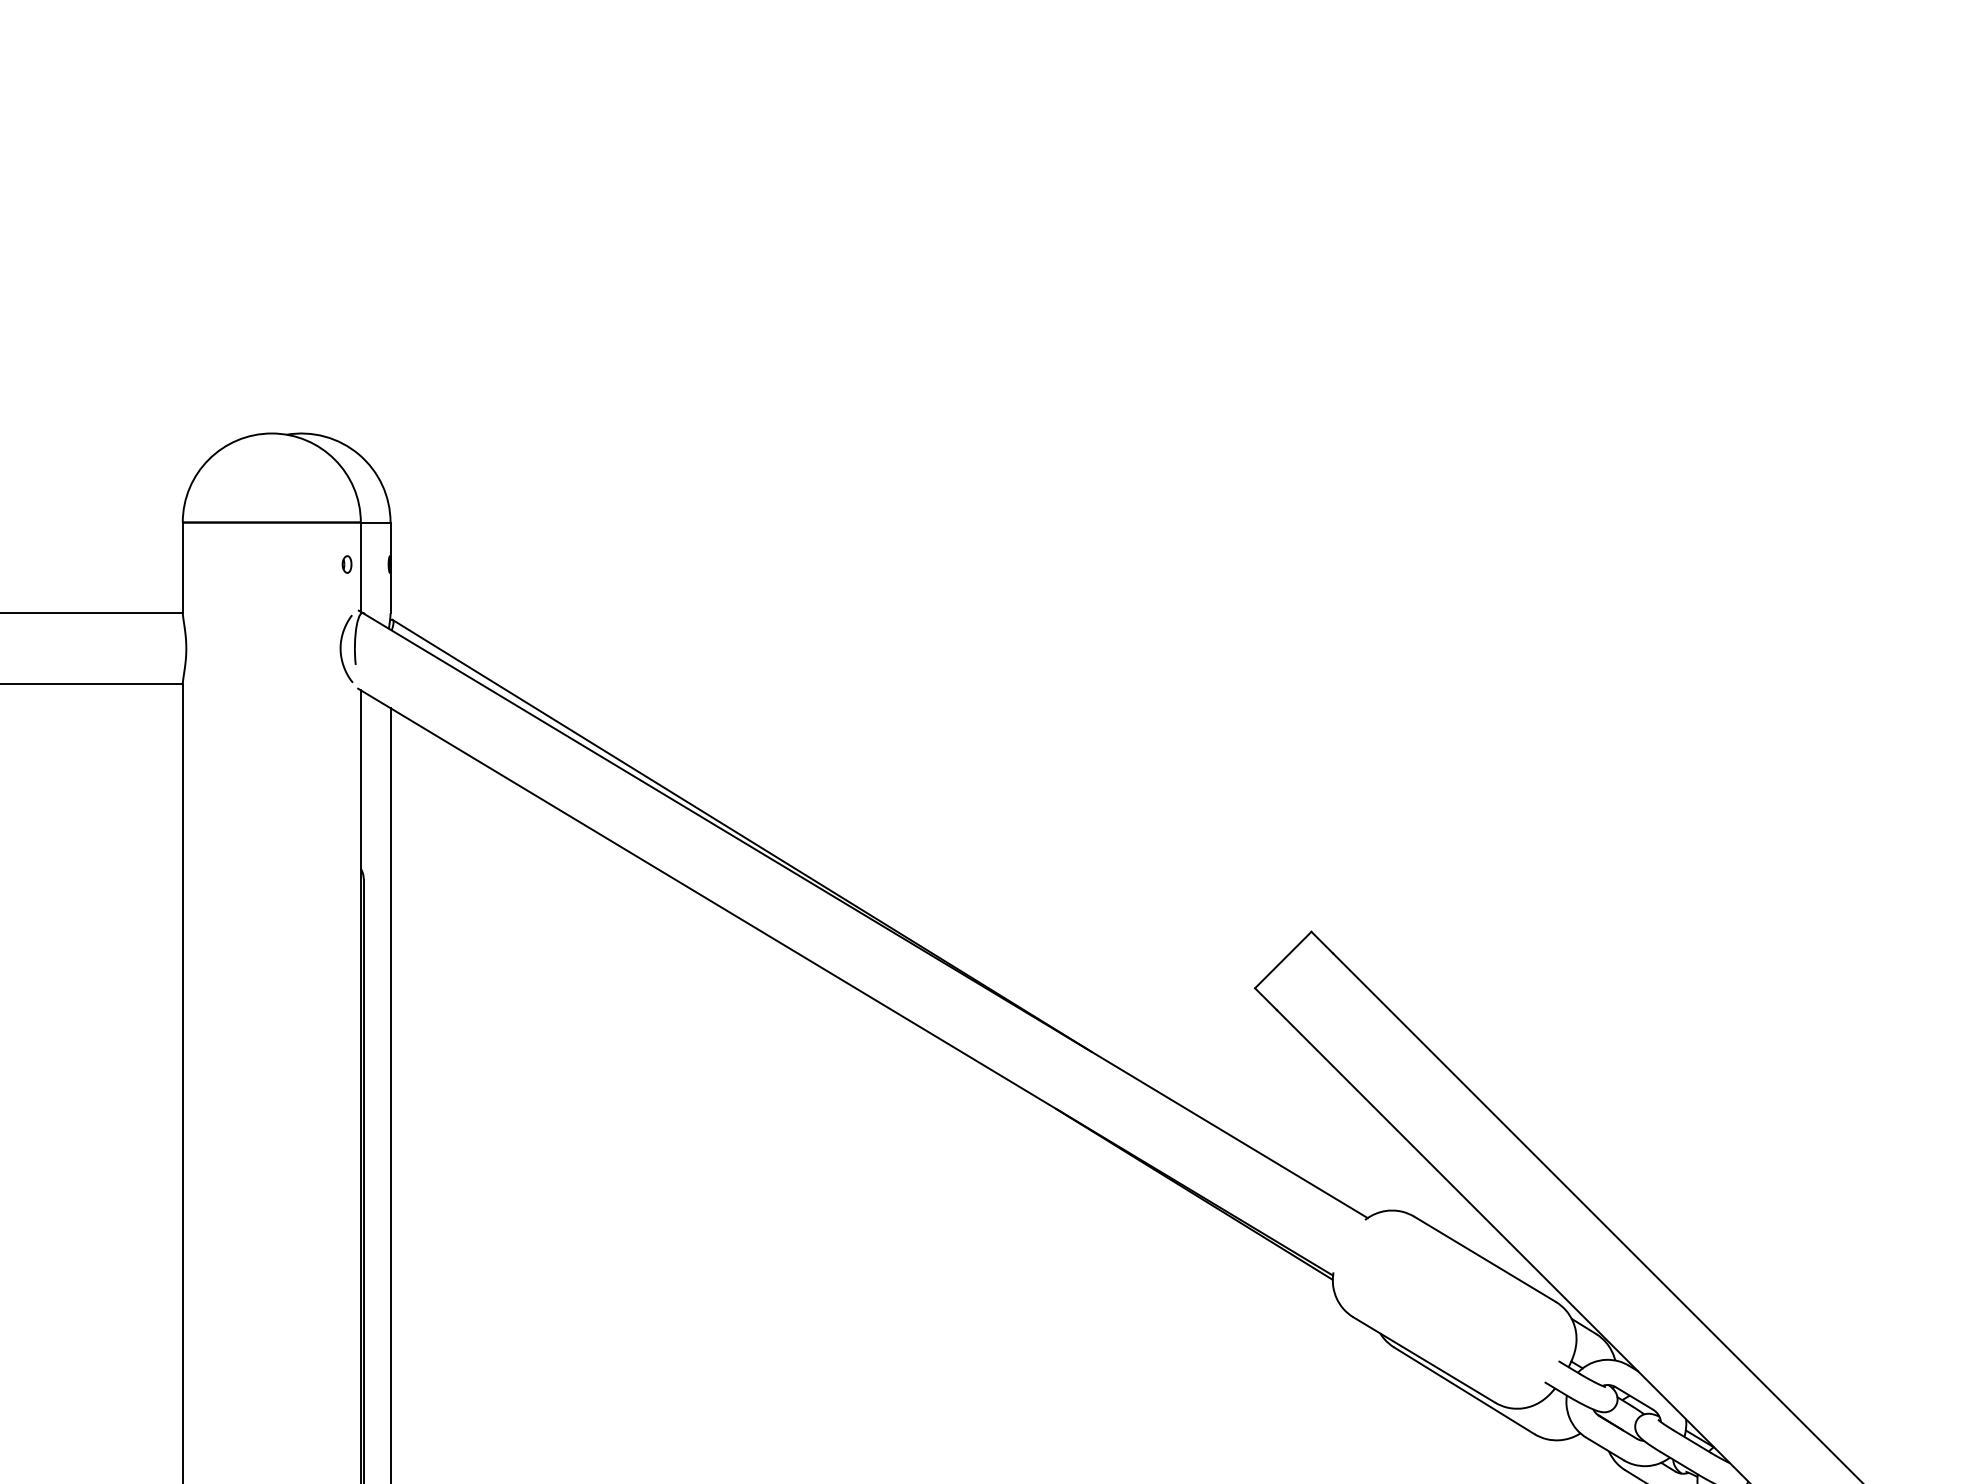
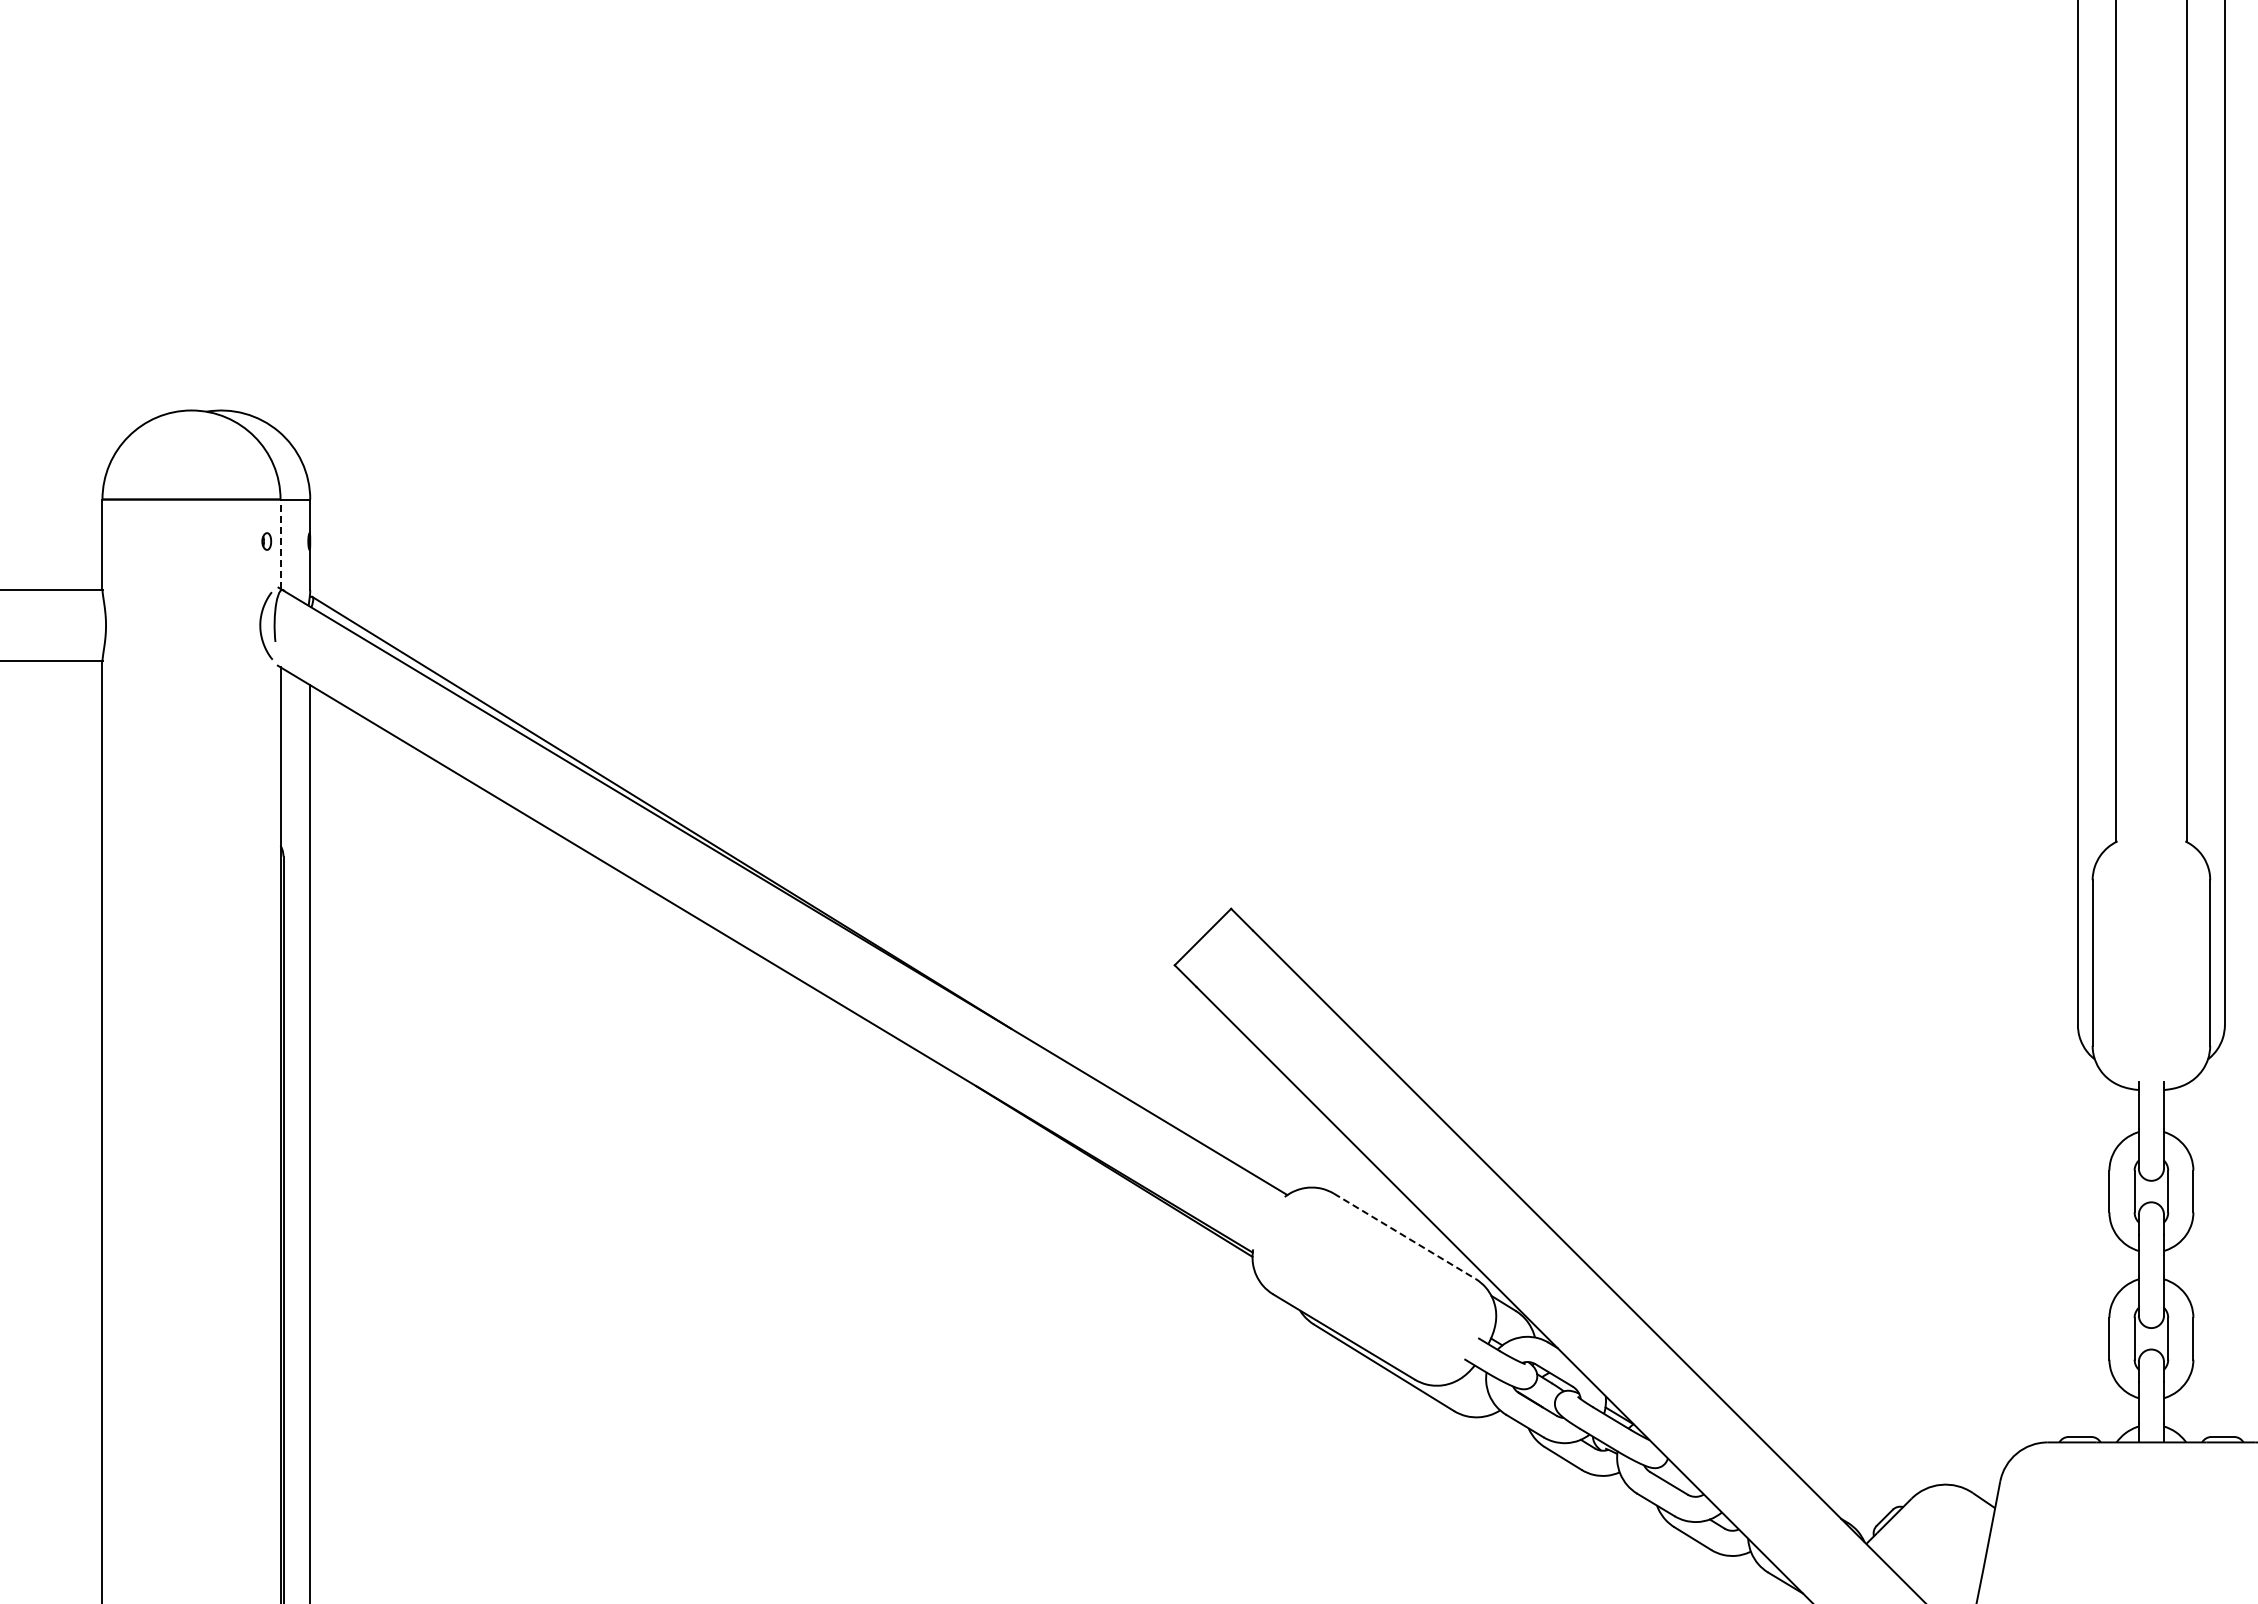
line: (360, 567) -> (280, 544), solid -> dashed
line: (1484, 1259) -> (1404, 1236), solid -> dashed

